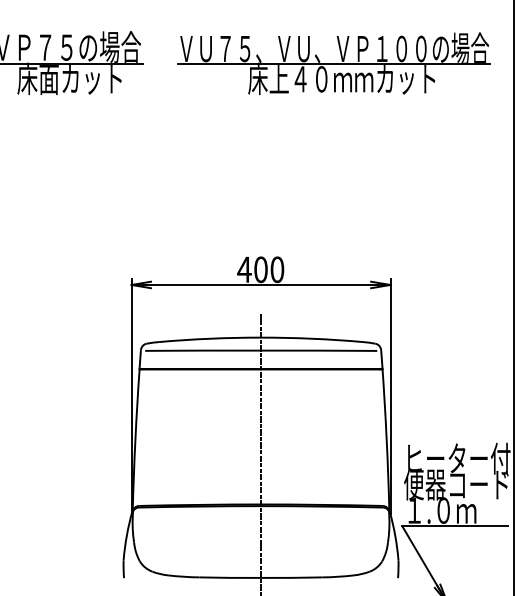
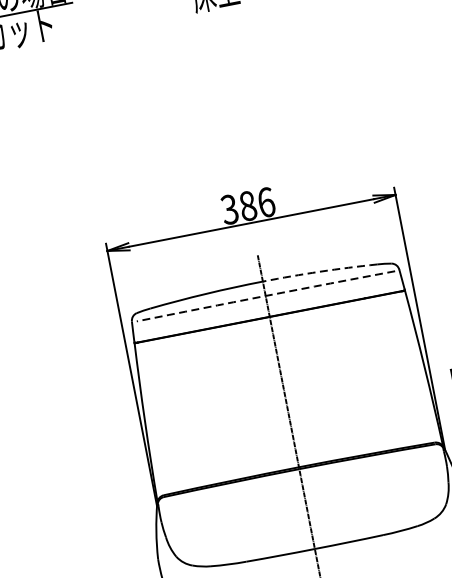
text: (260, 269) -> (247, 205), 400 -> 386
arc: (312, 338) -> (320, 271), solid -> dashed
arc: (261, 350) -> (266, 295), solid -> dashed

